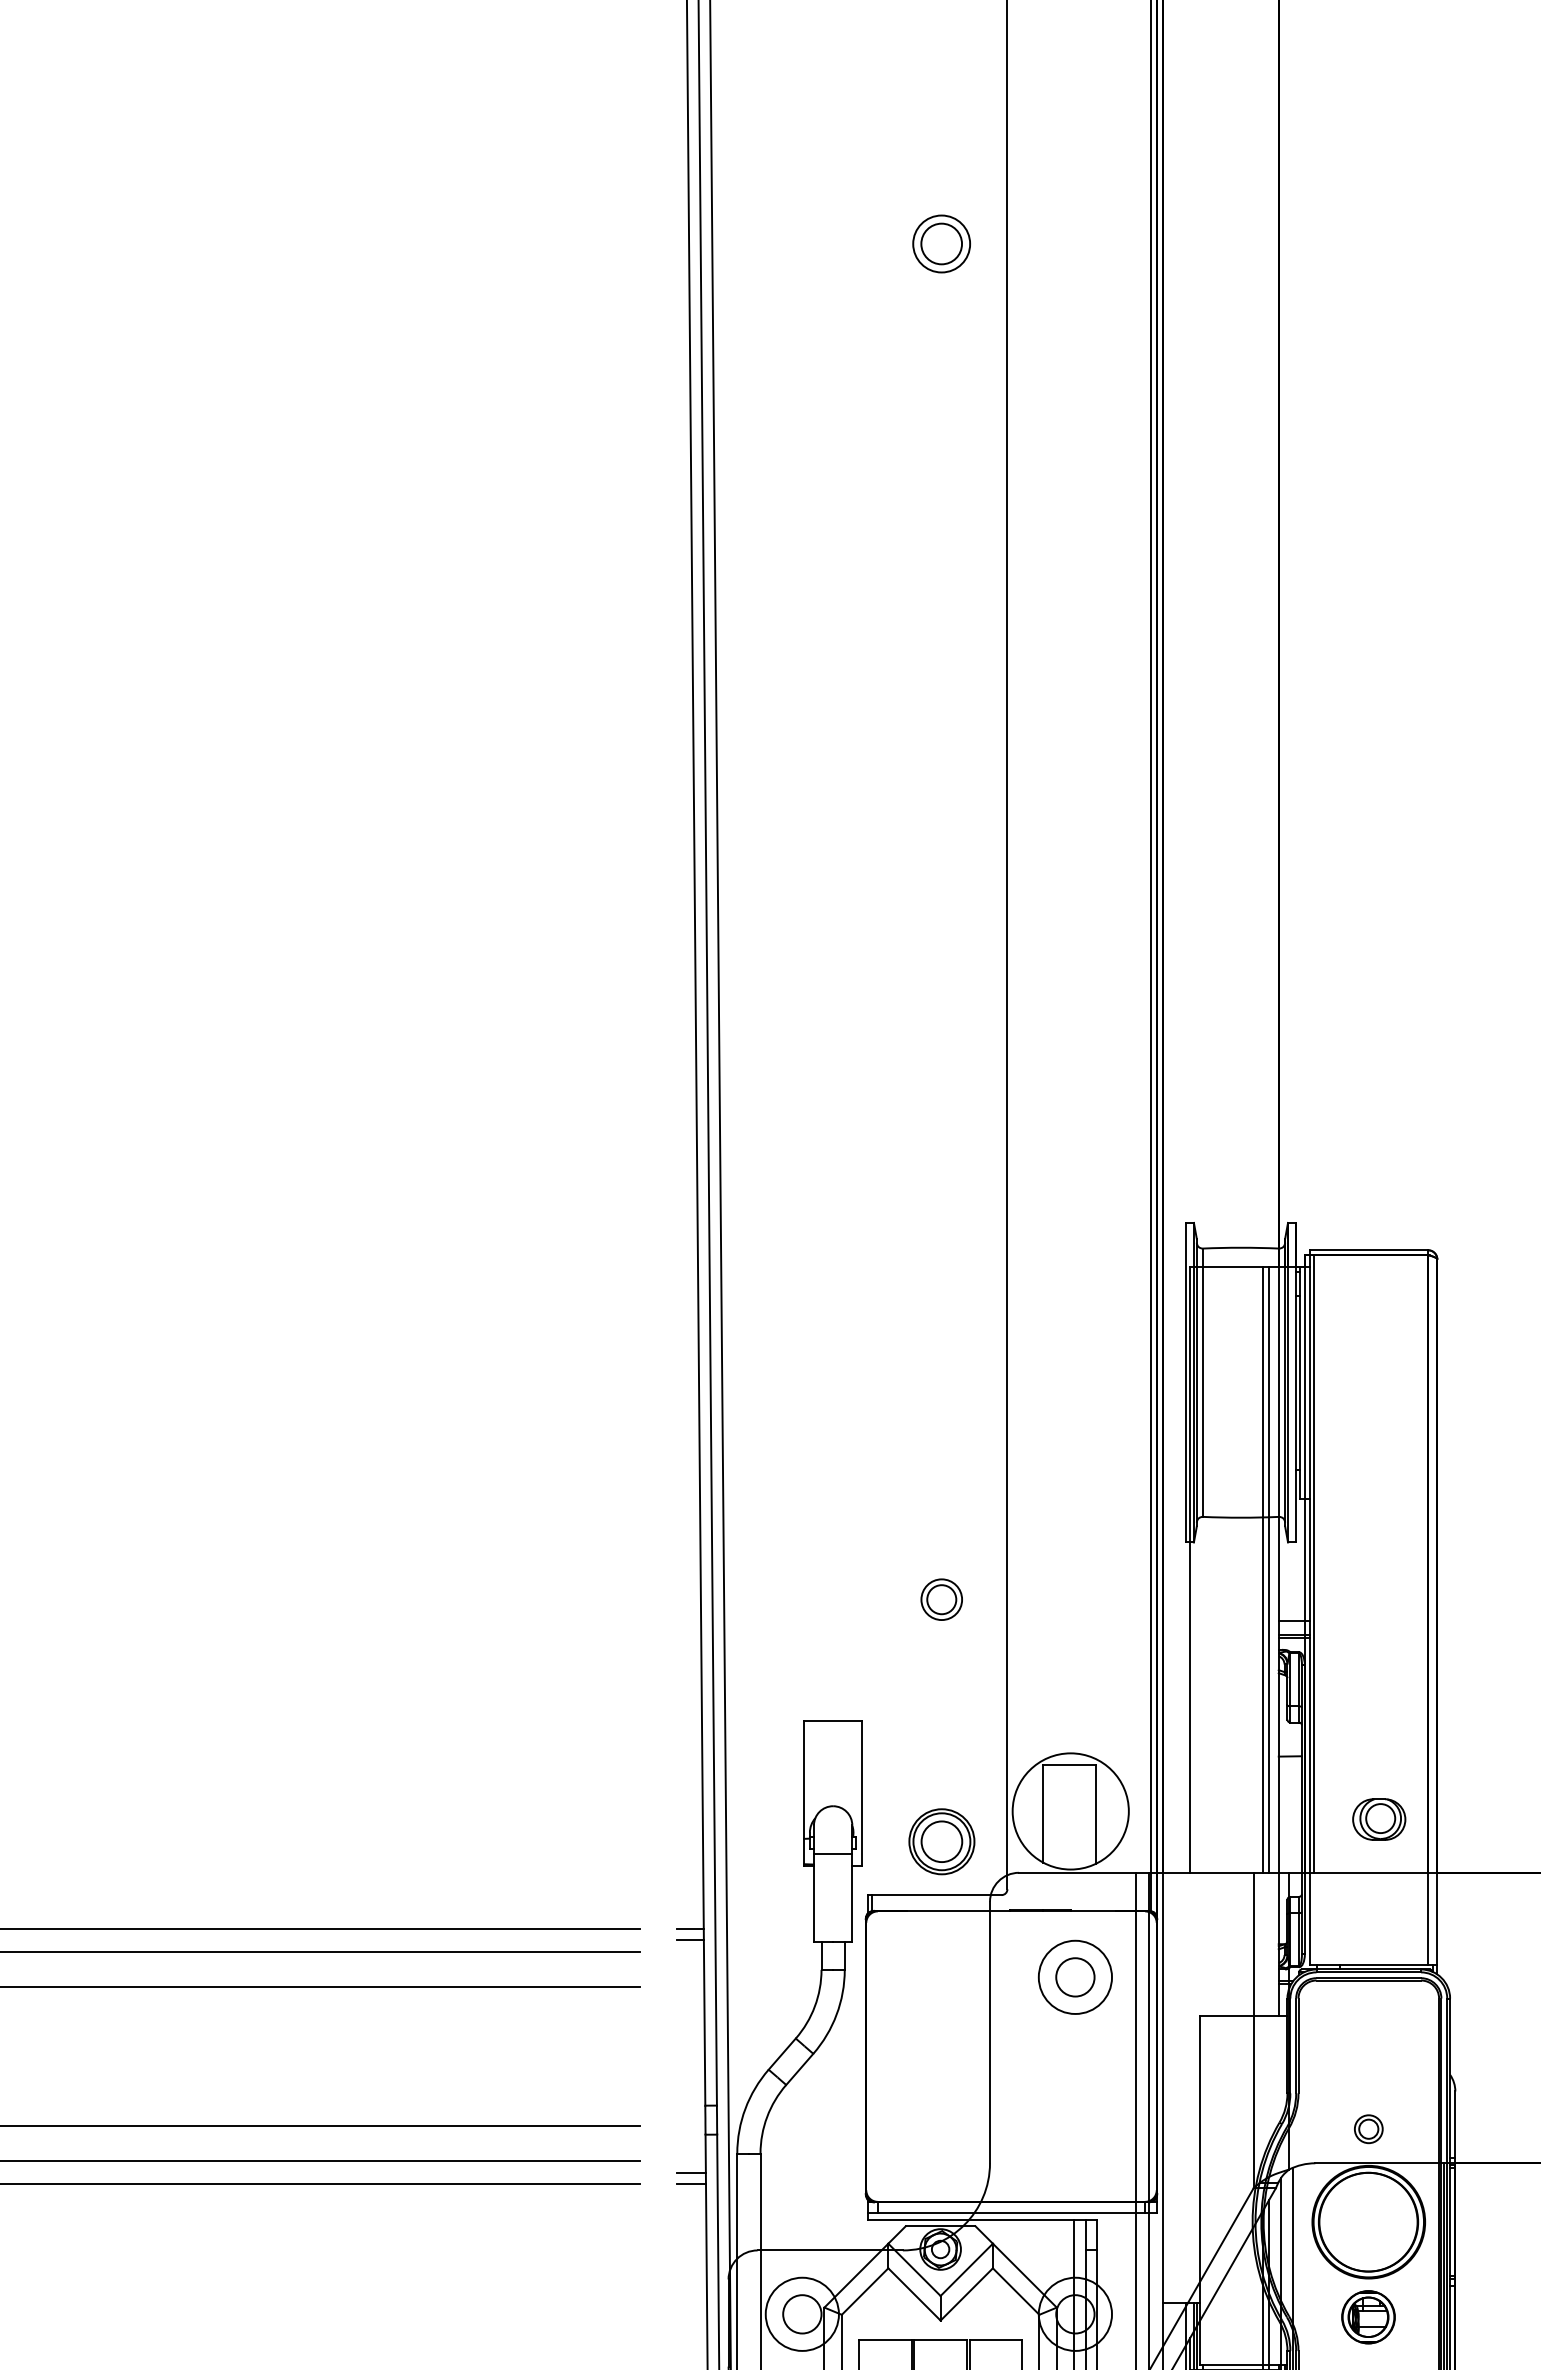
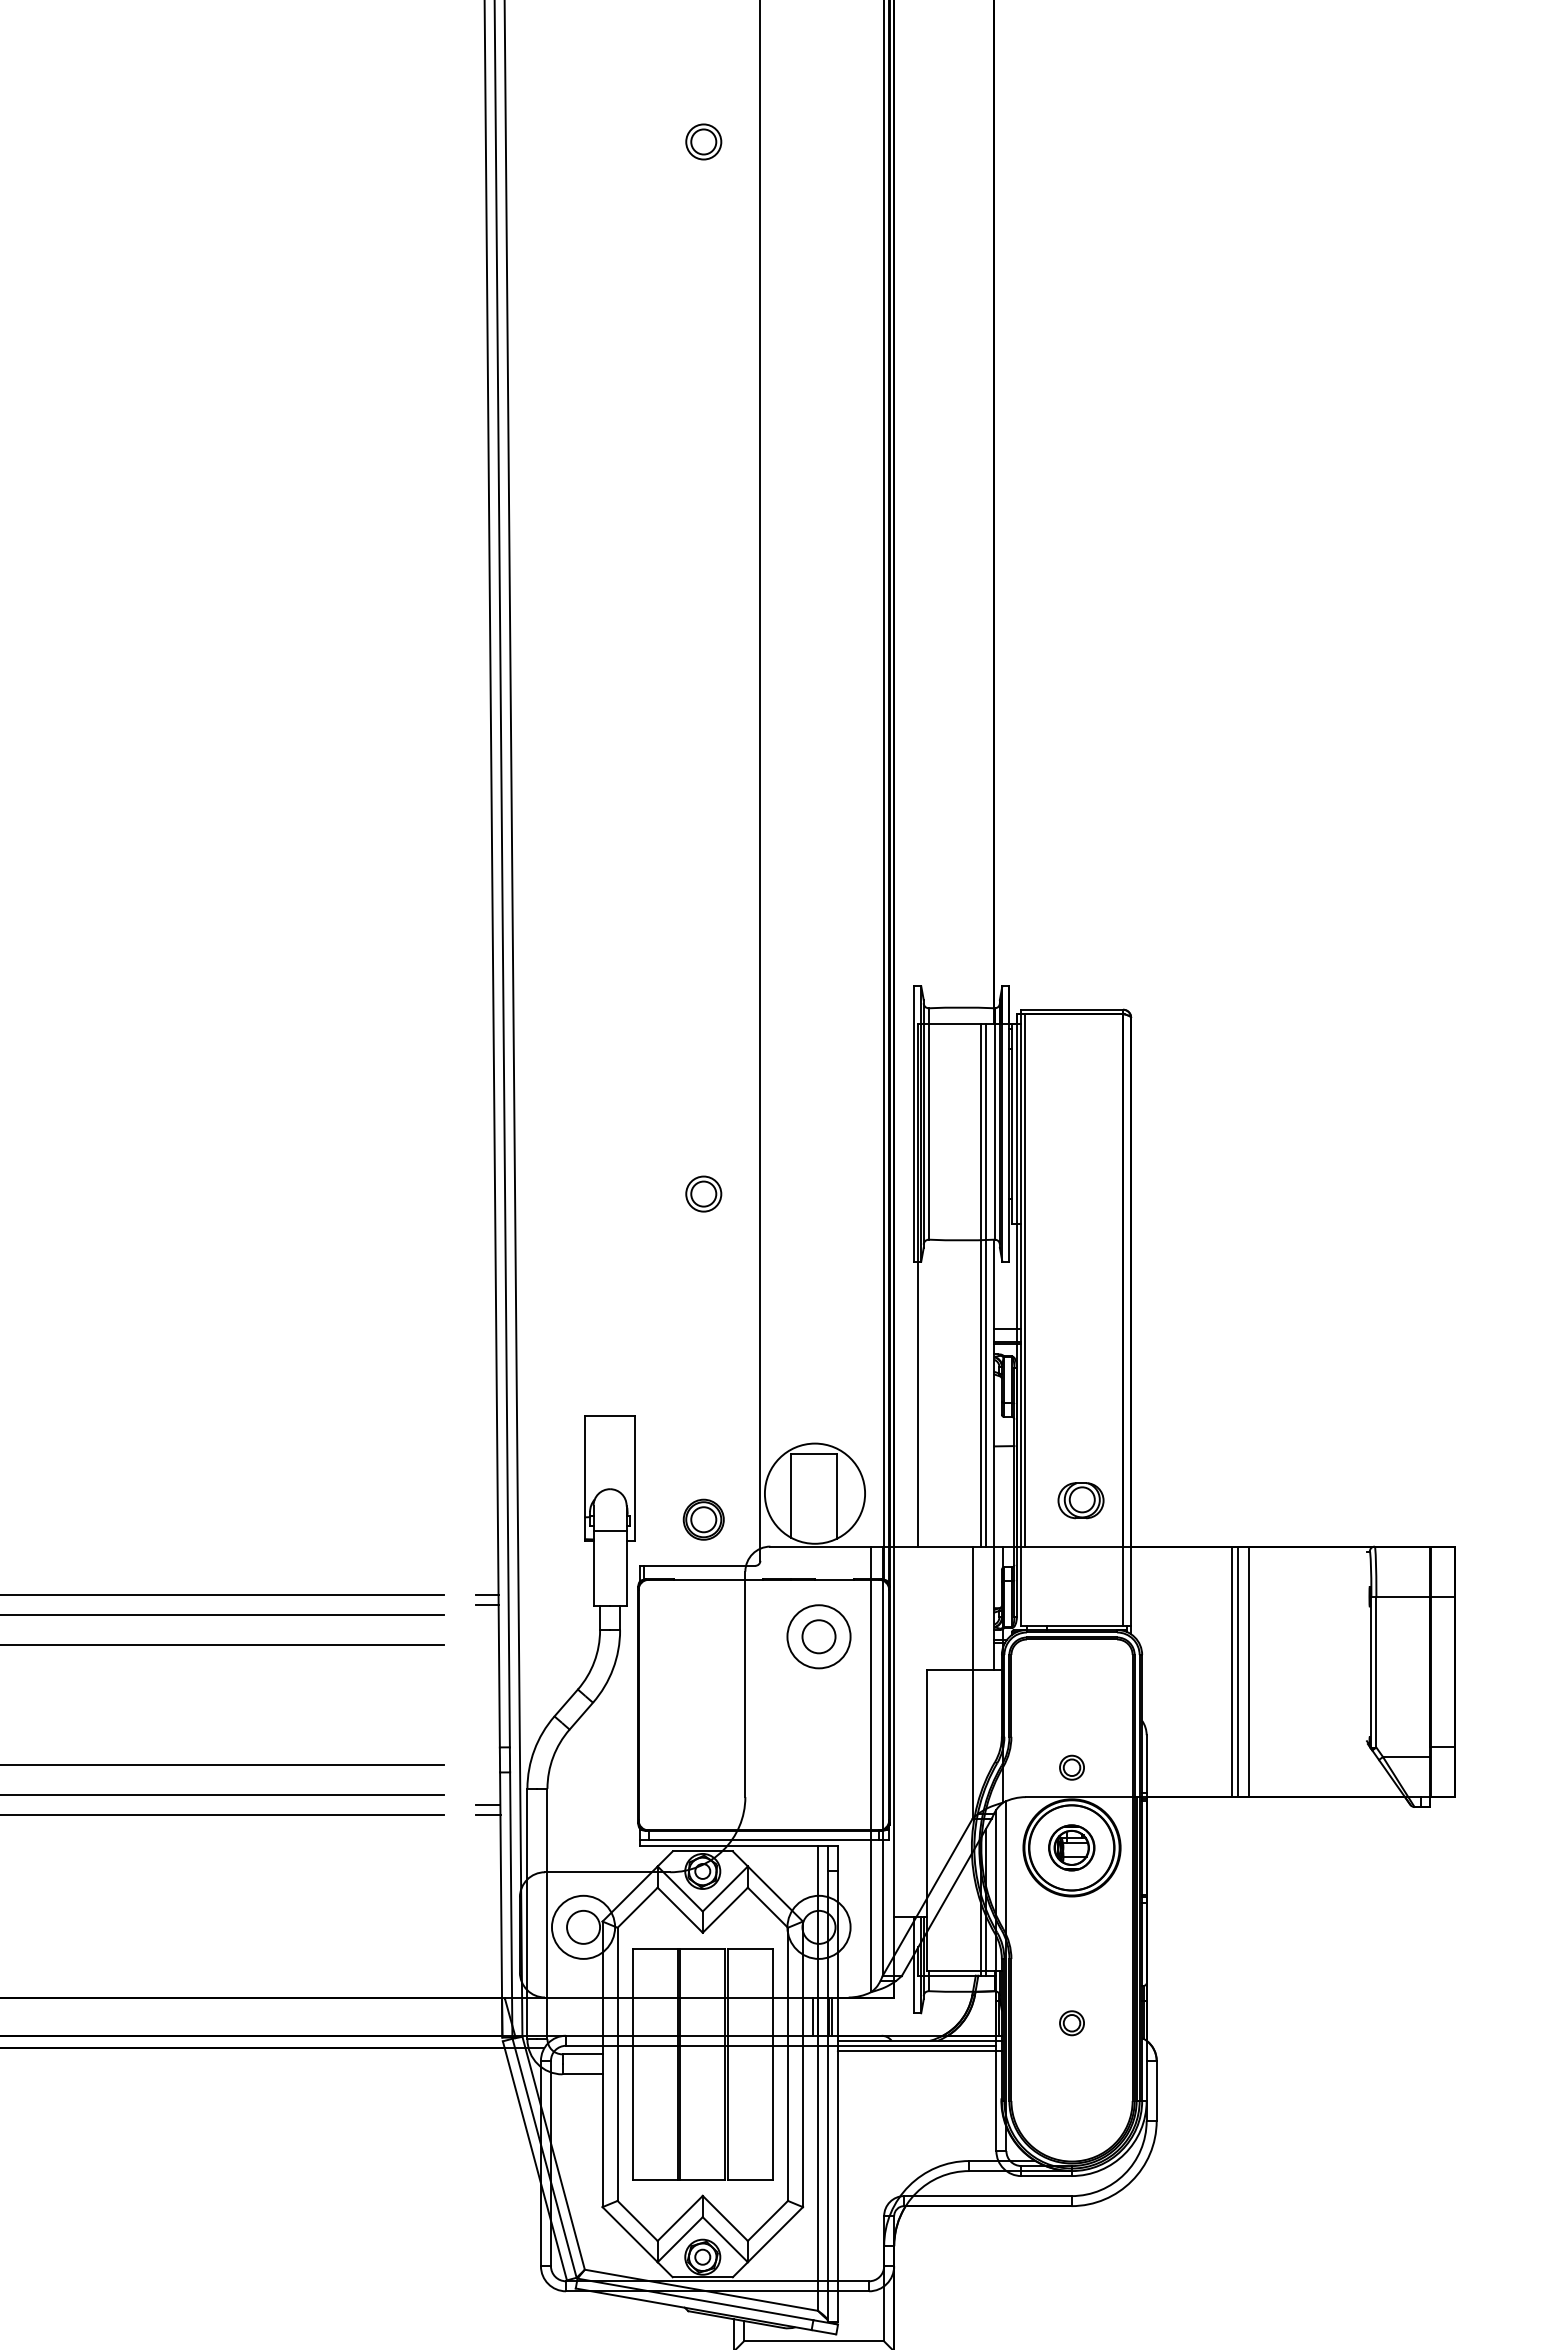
part: (941, 243) -> (703, 141), size x0.71
part: (941, 1599) -> (703, 1193), moved
part: (941, 1841) -> (703, 1519), size x0.71
part: (1368, 2316) -> (1071, 1847), moved

